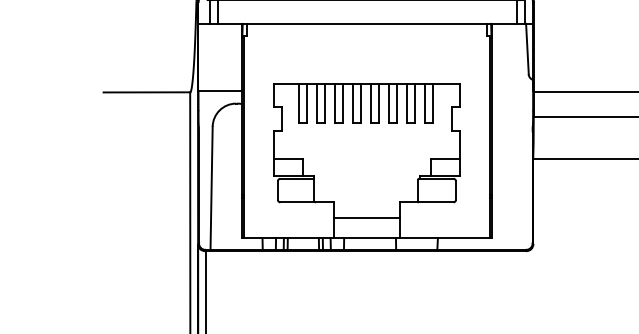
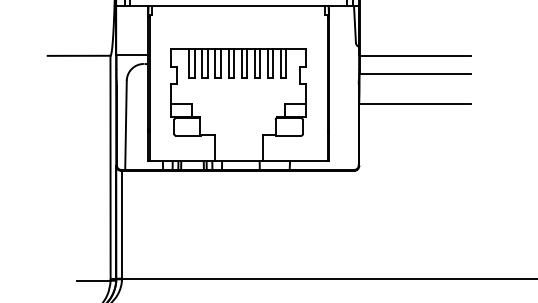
line: (366, 217) -> (238, 146), removed

